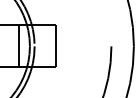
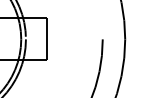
line: (19, 46) -> (10, 39), removed

